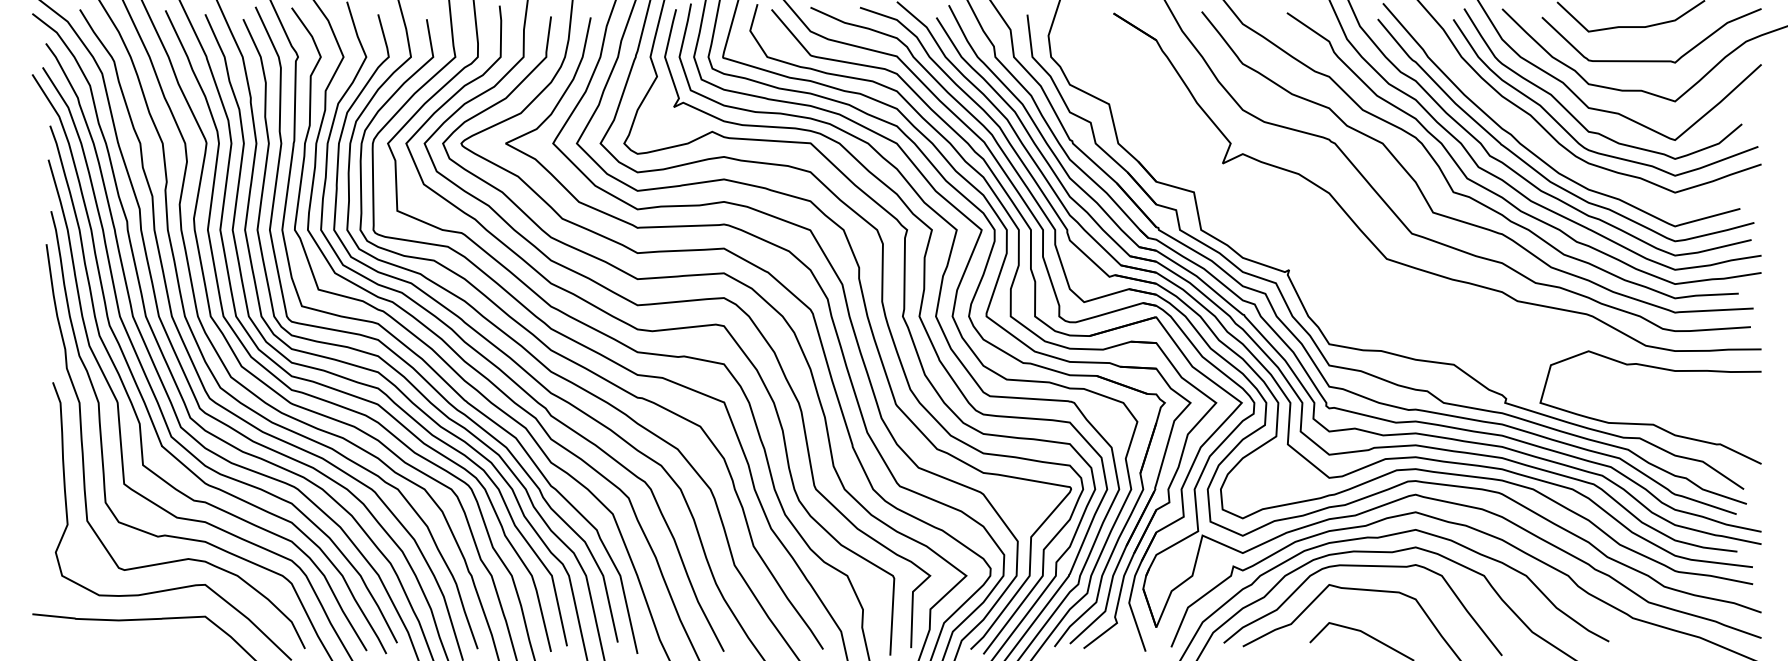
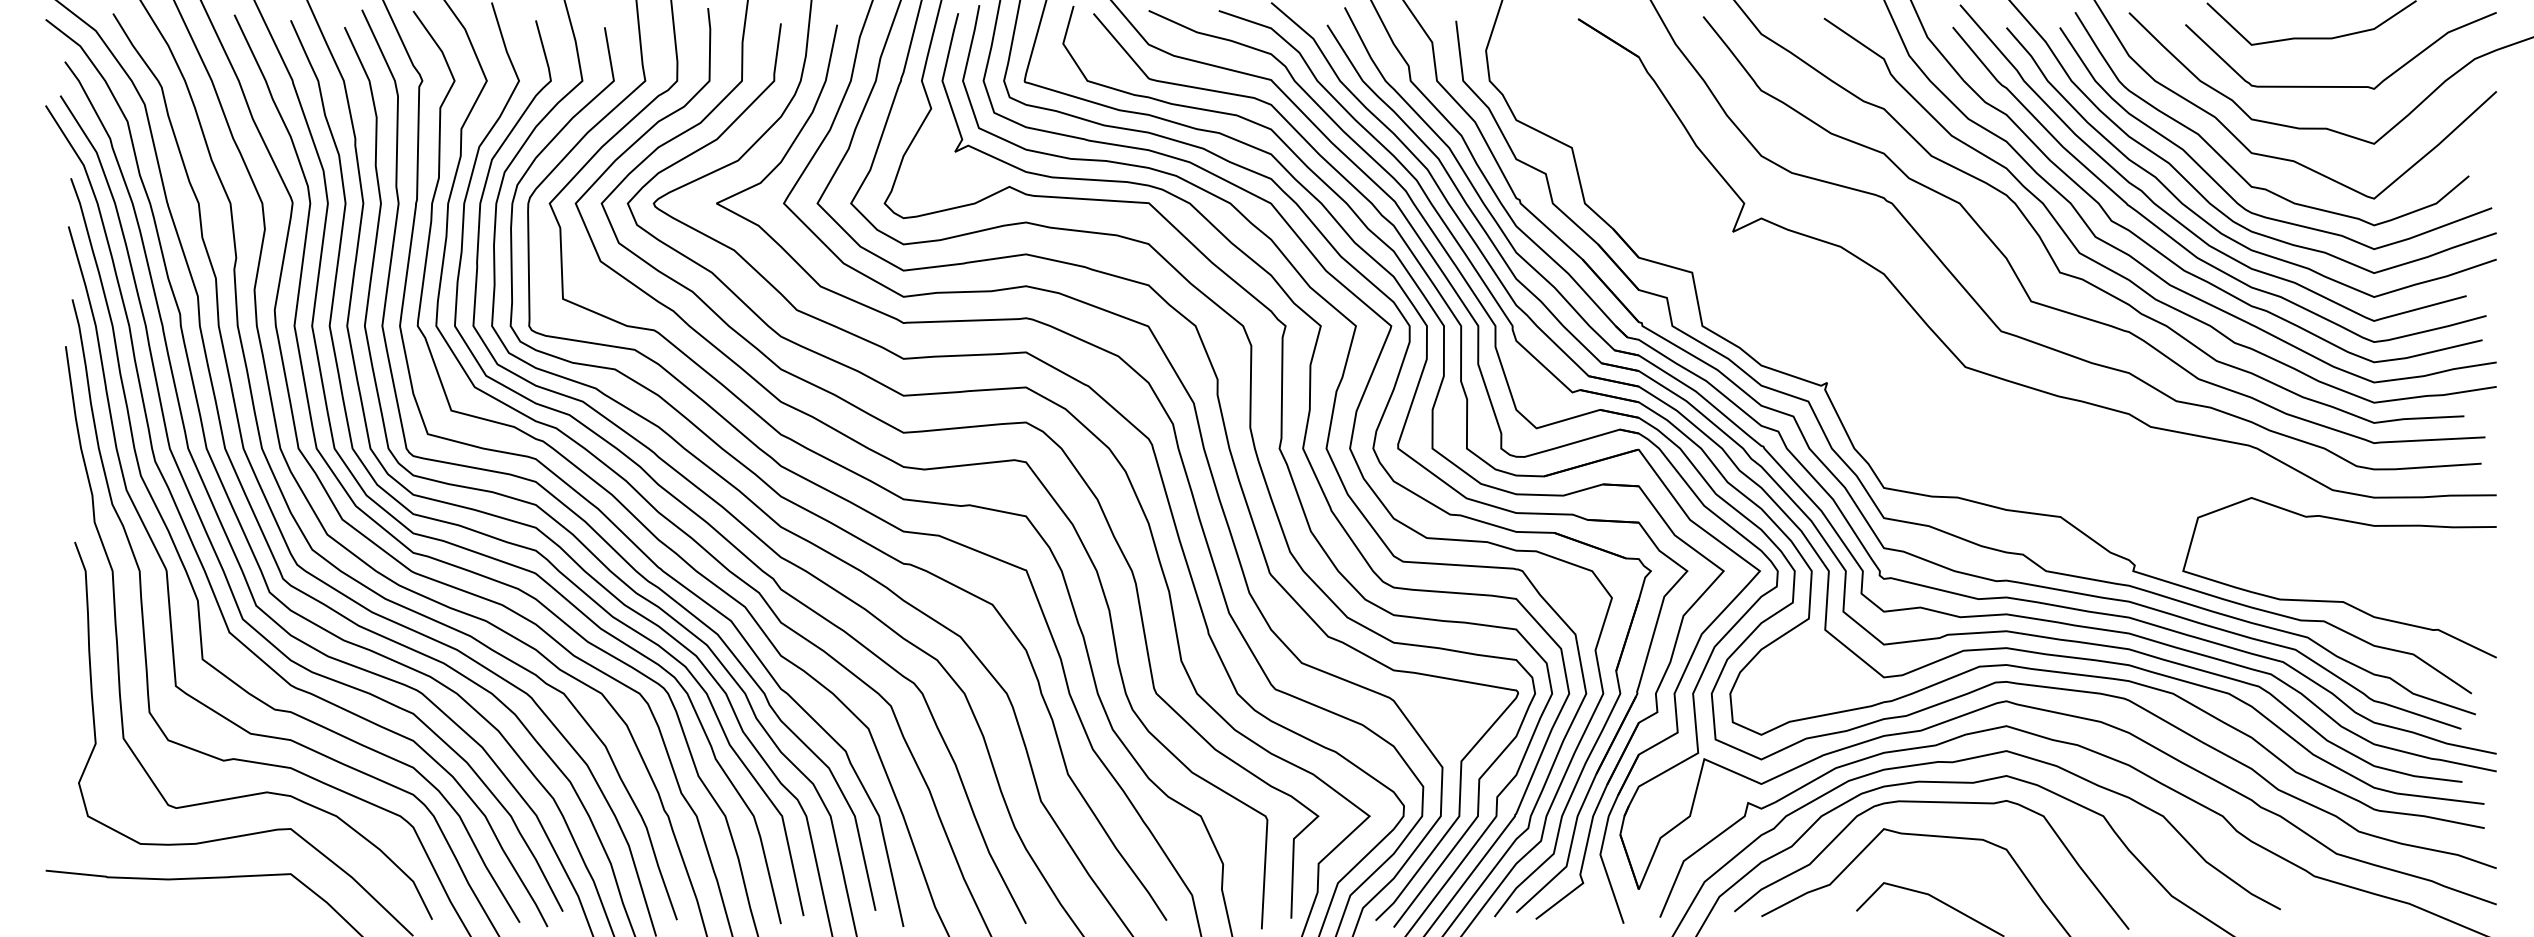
curve: (1558, 156) -> (2208, 221), added

